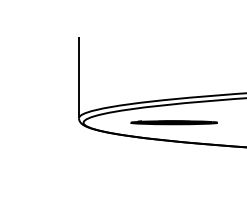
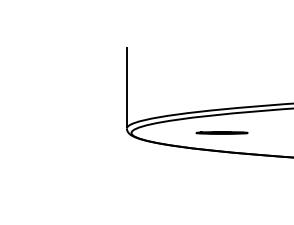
part: (173, 122) -> (221, 132), size x0.6

